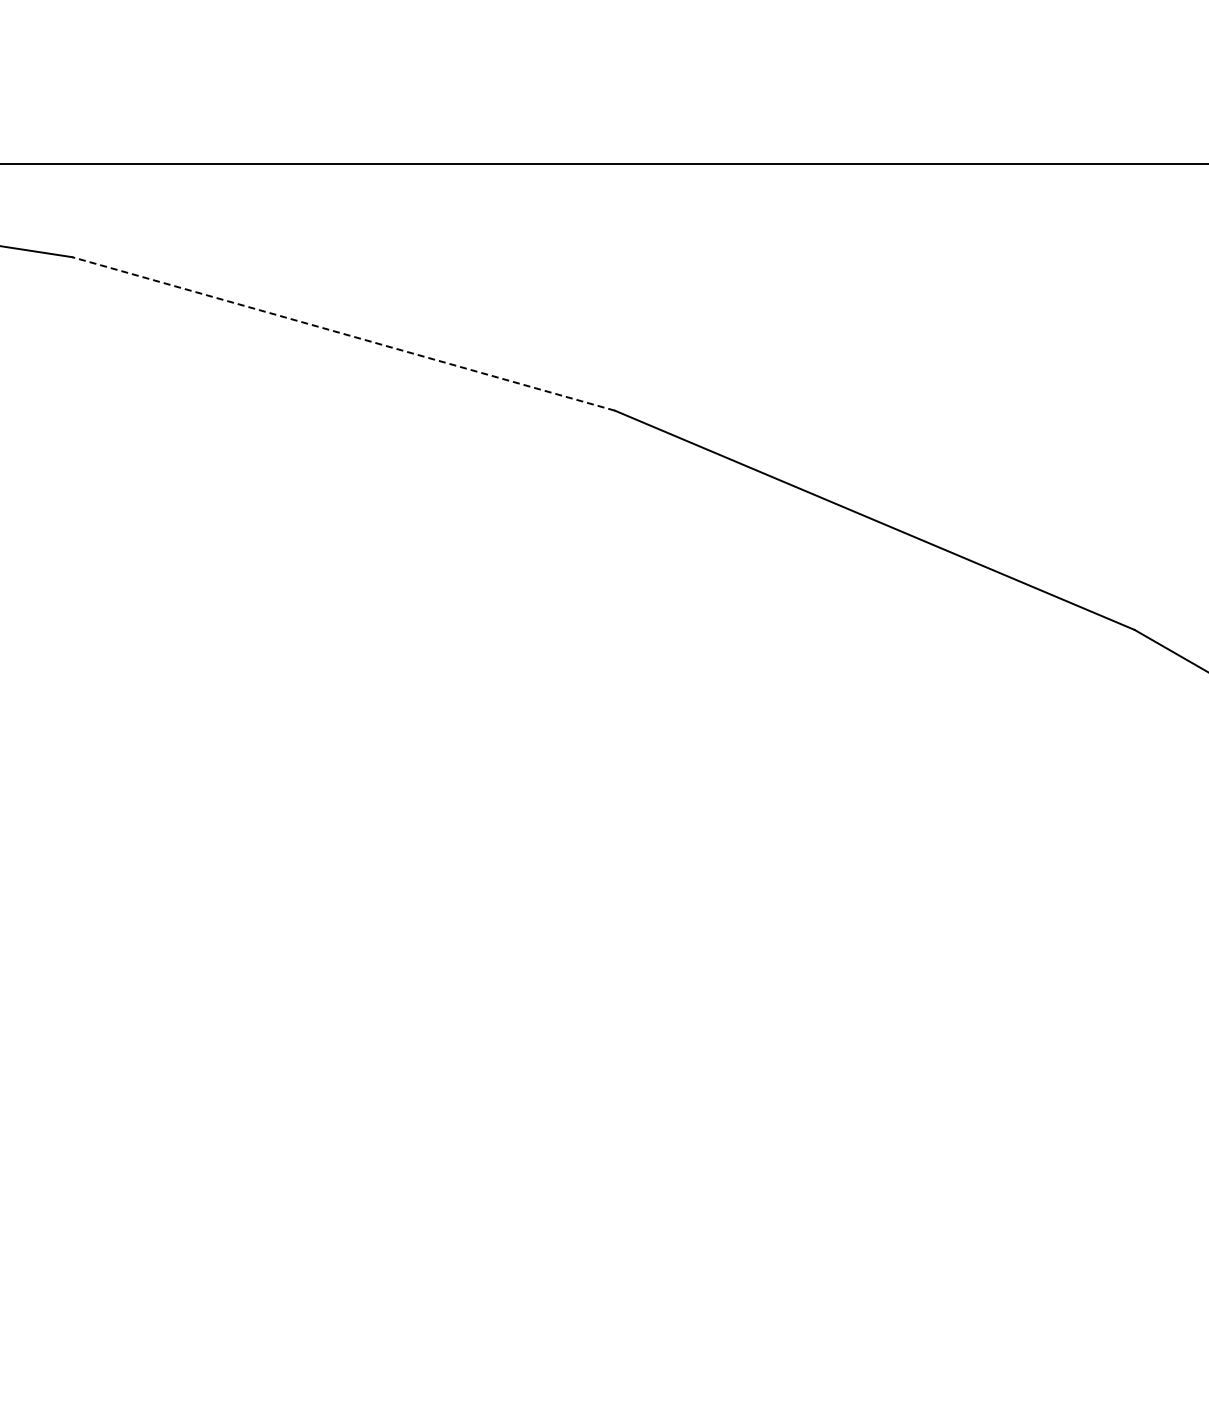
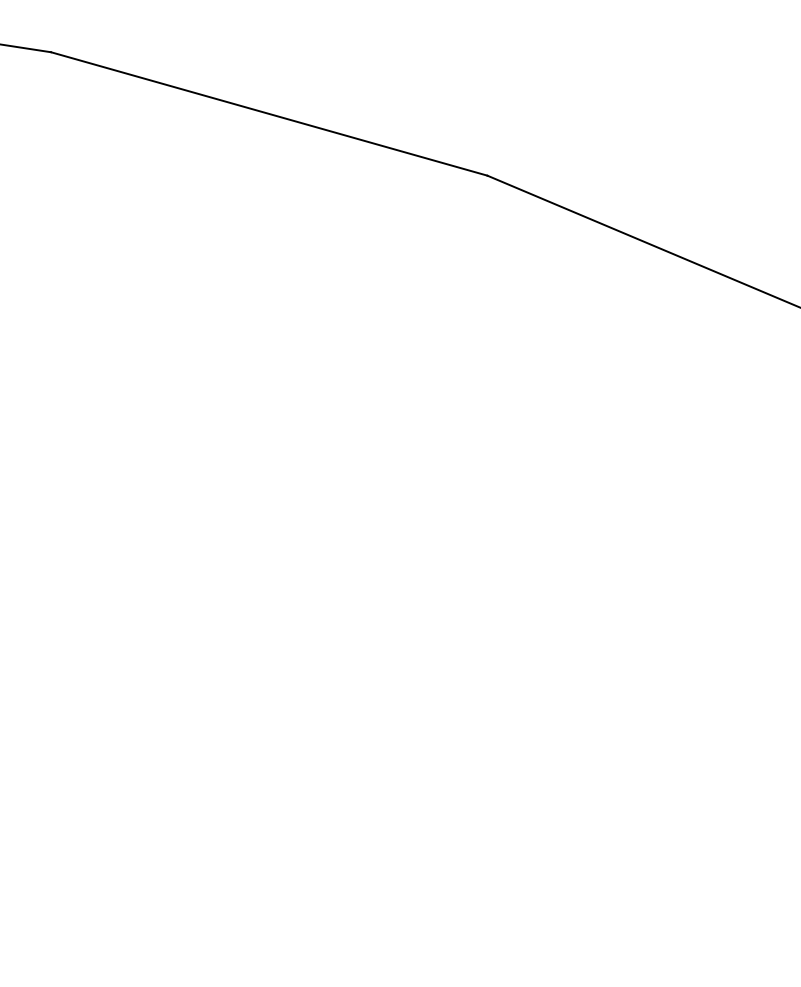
line: (343, 333) -> (269, 113), dashed -> solid

